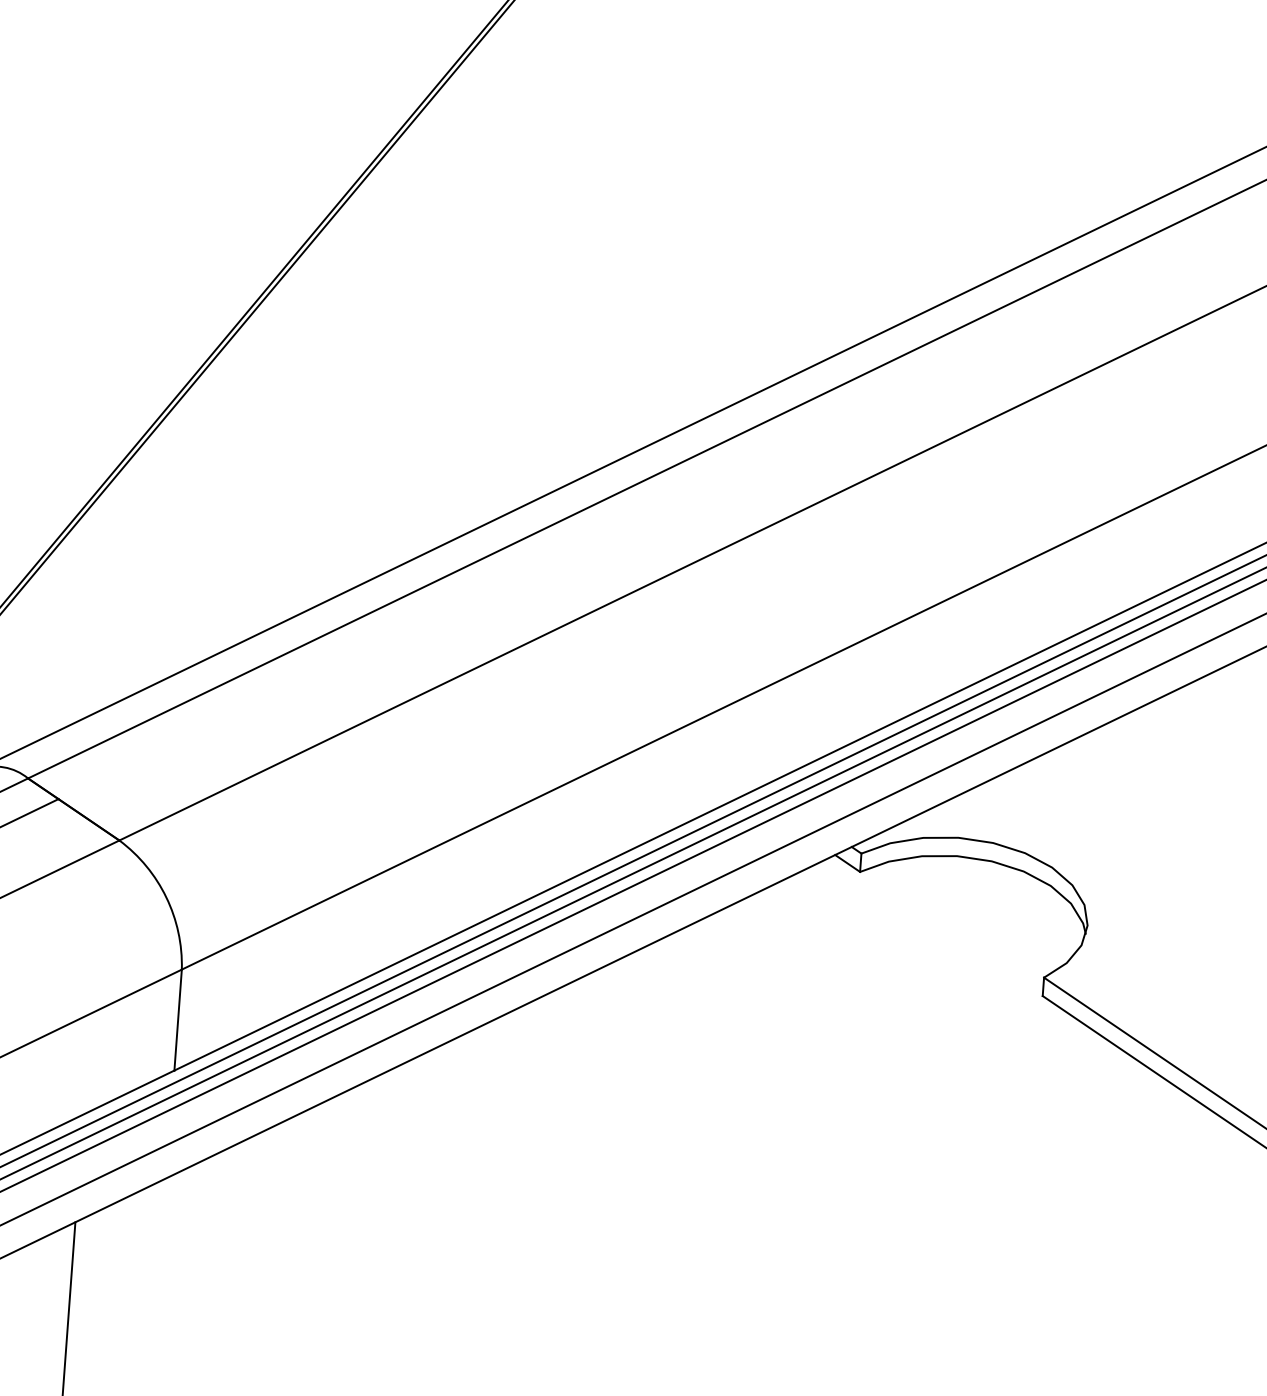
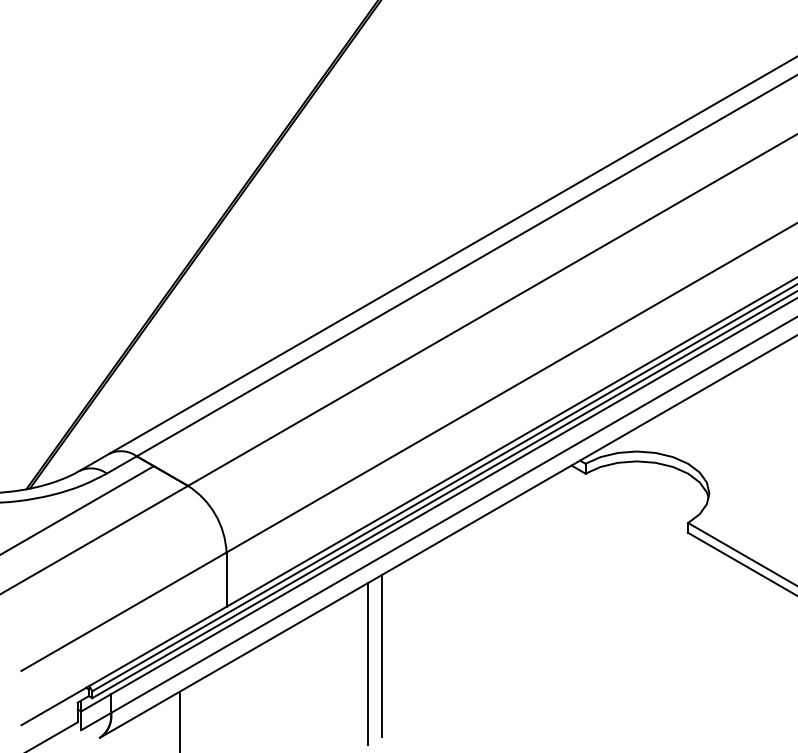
line: (455, 1182) -> (381, 655), added
line: (428, 1195) -> (367, 663), added

